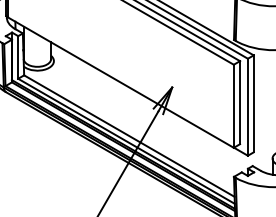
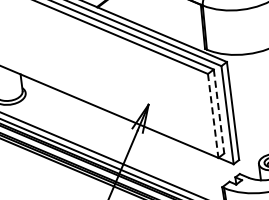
line: (240, 102) -> (219, 111), solid -> dashed
line: (233, 106) -> (212, 116), solid -> dashed

